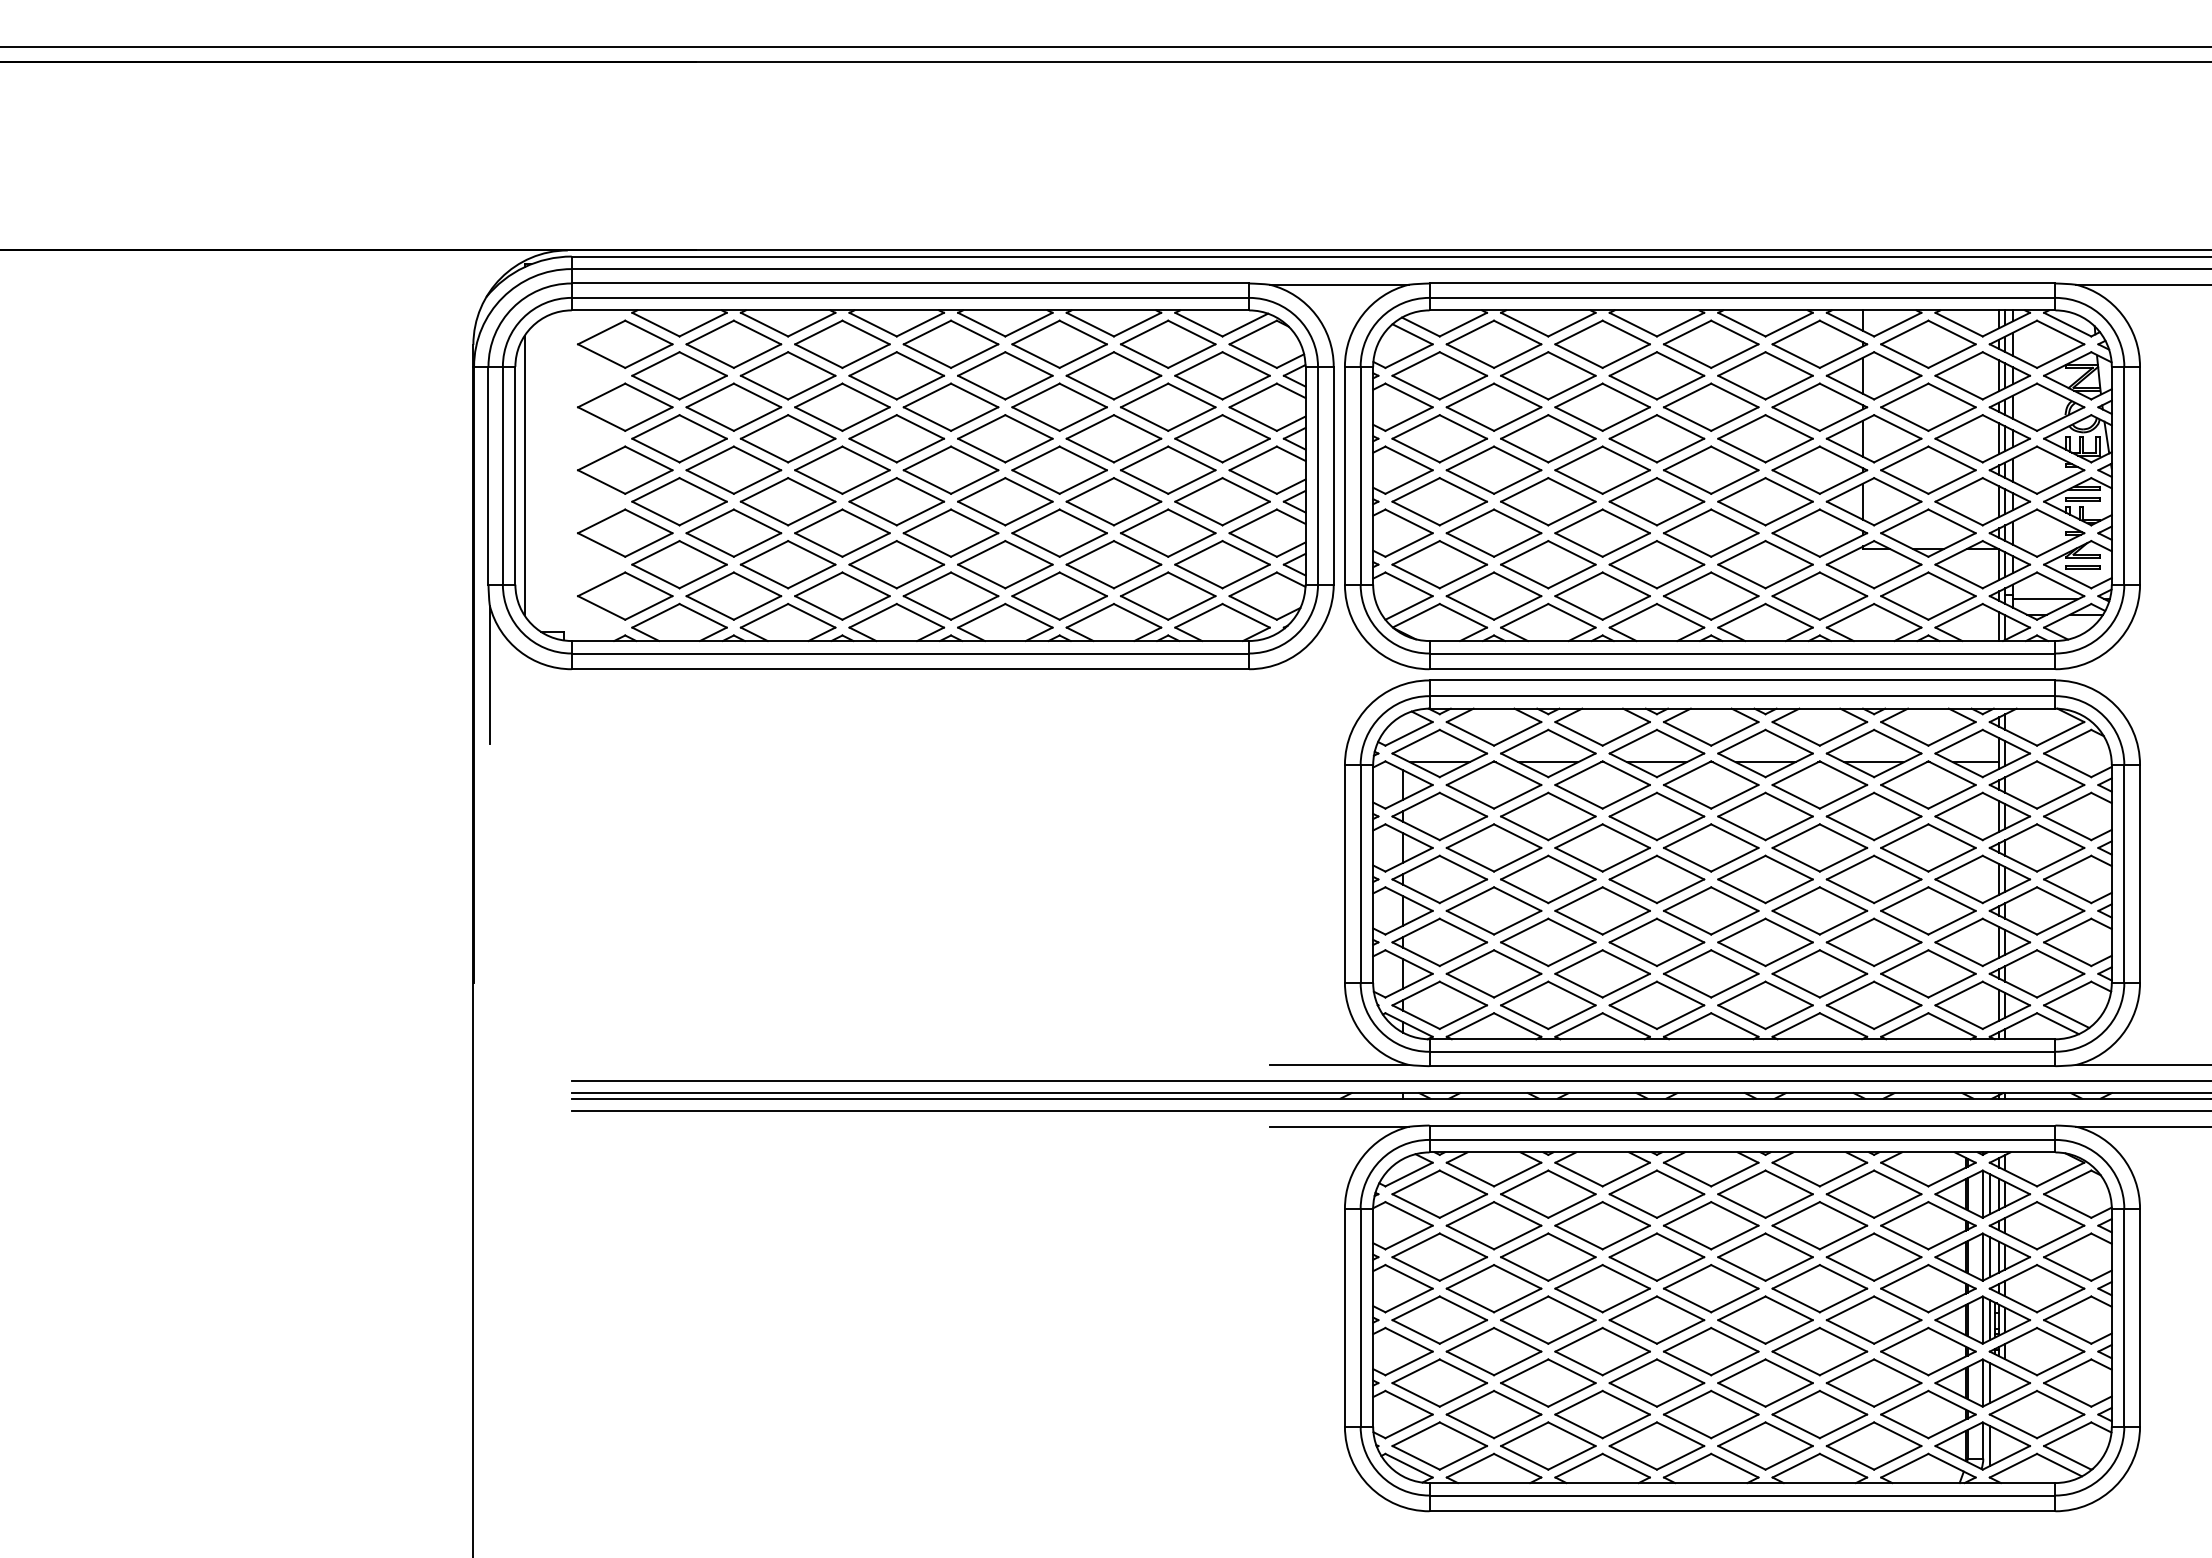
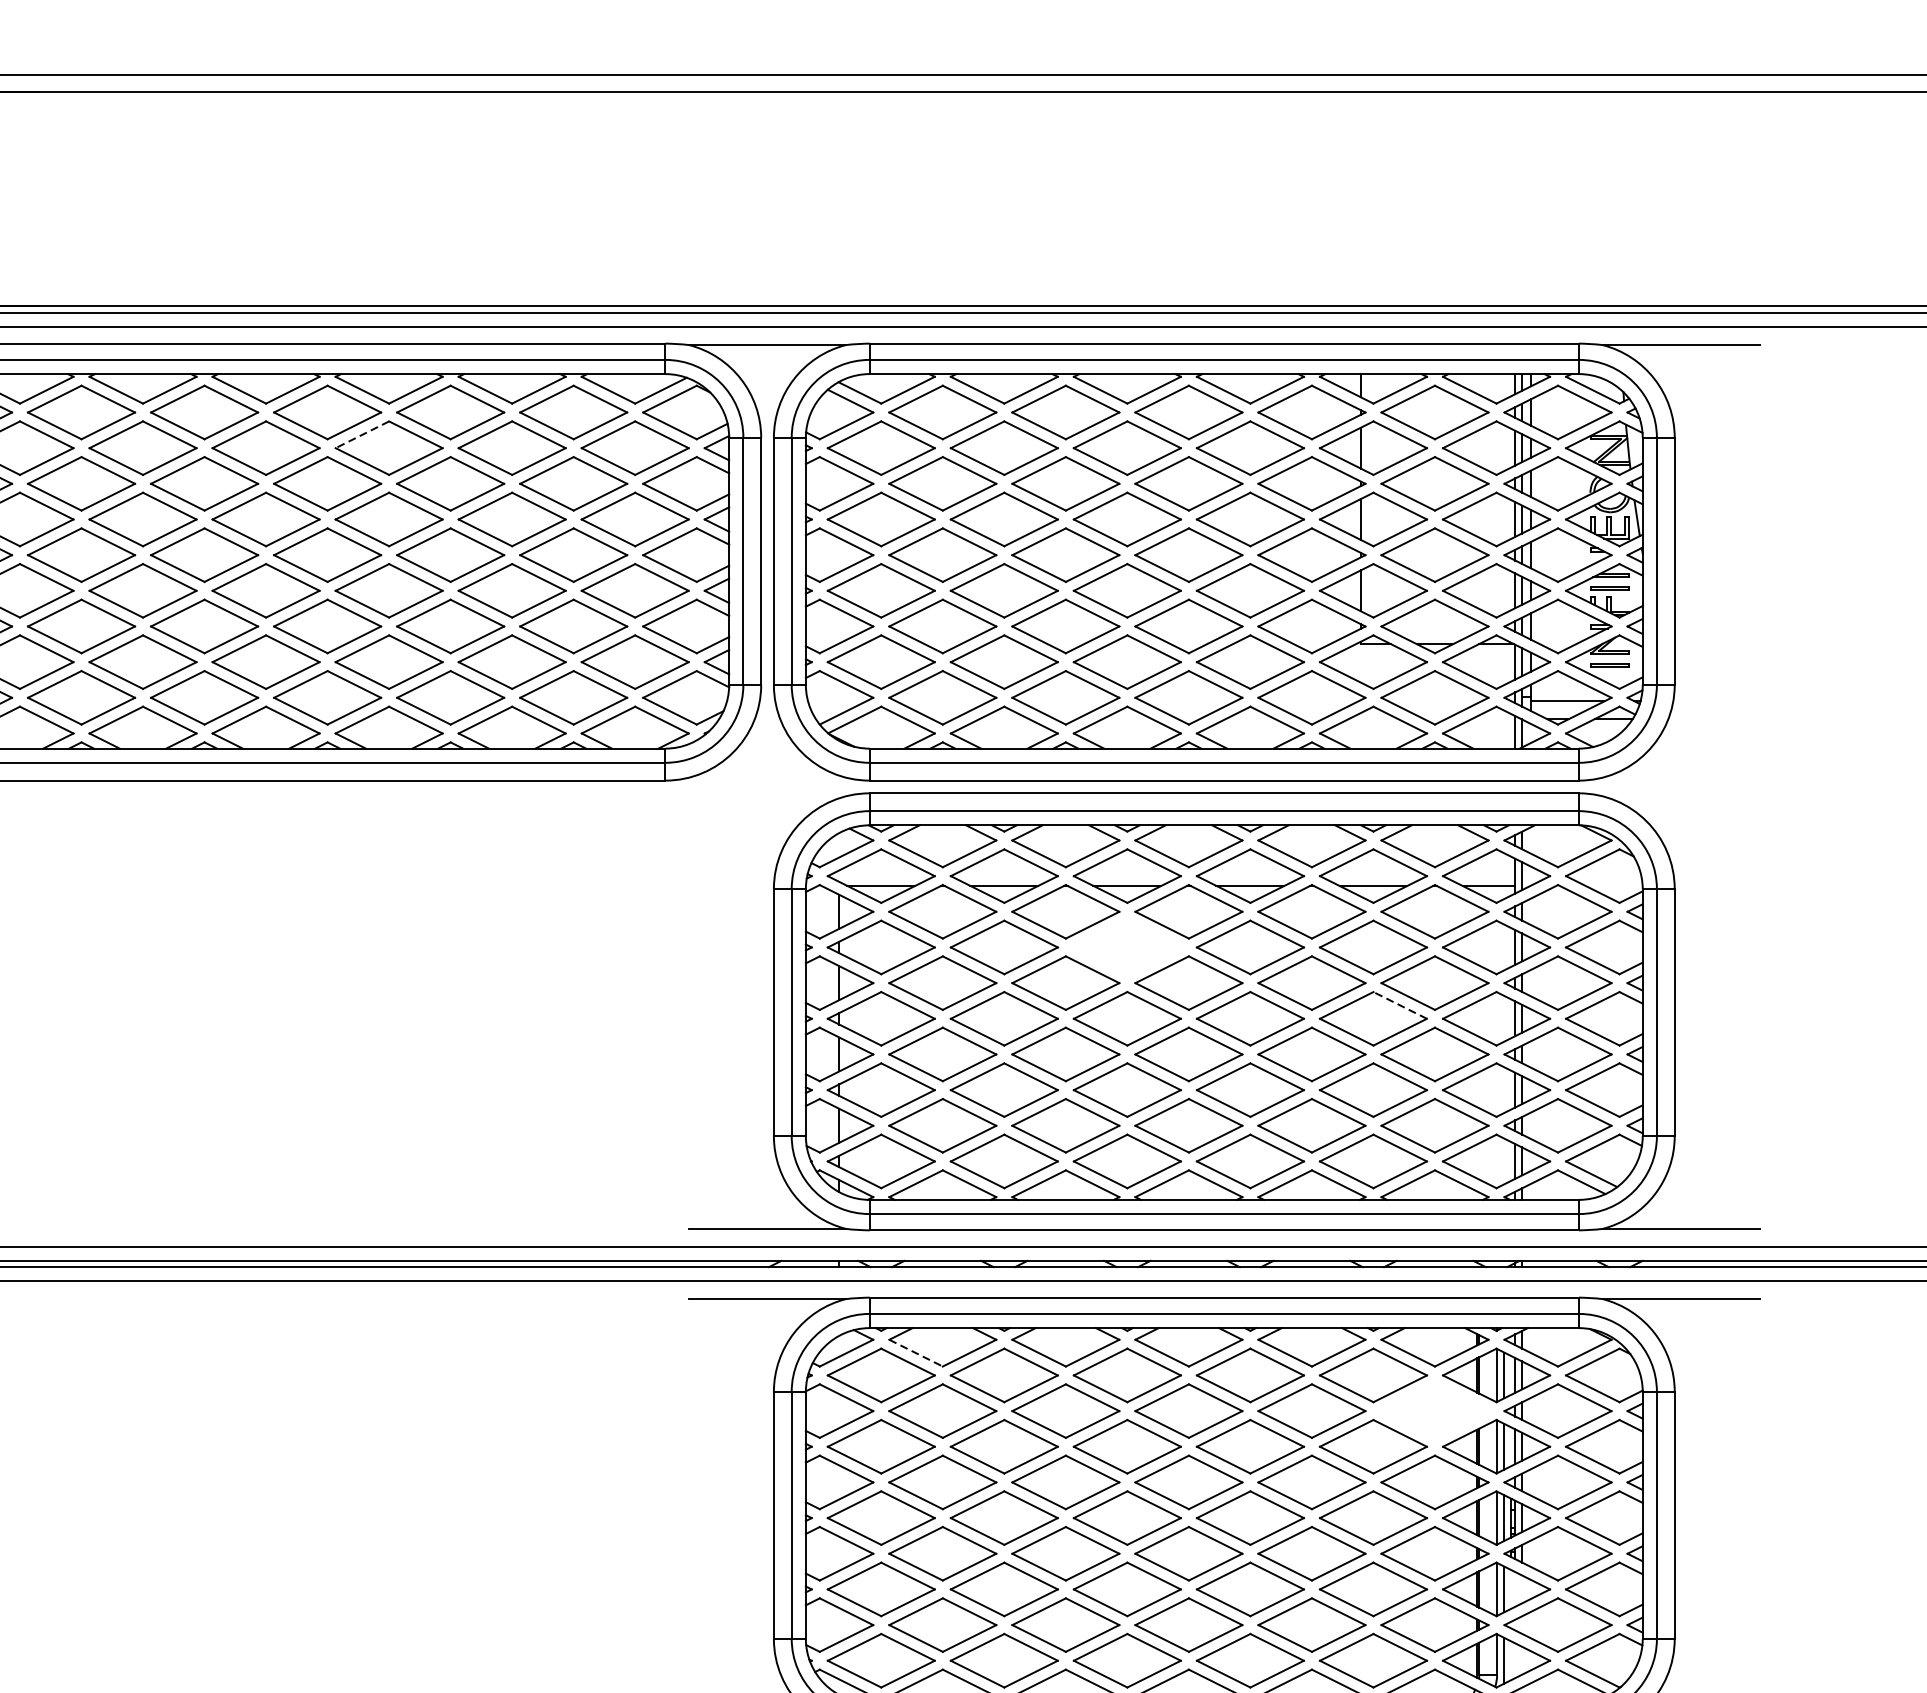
line: (981, 364) -> (362, 435), solid -> dashed
part: (1656, 816) -> (1126, 947), removed
line: (1897, 867) -> (1399, 1005), solid -> dashed
line: (1470, 1174) -> (916, 1353), solid -> dashed
part: (1928, 1225) -> (1435, 1410), removed

